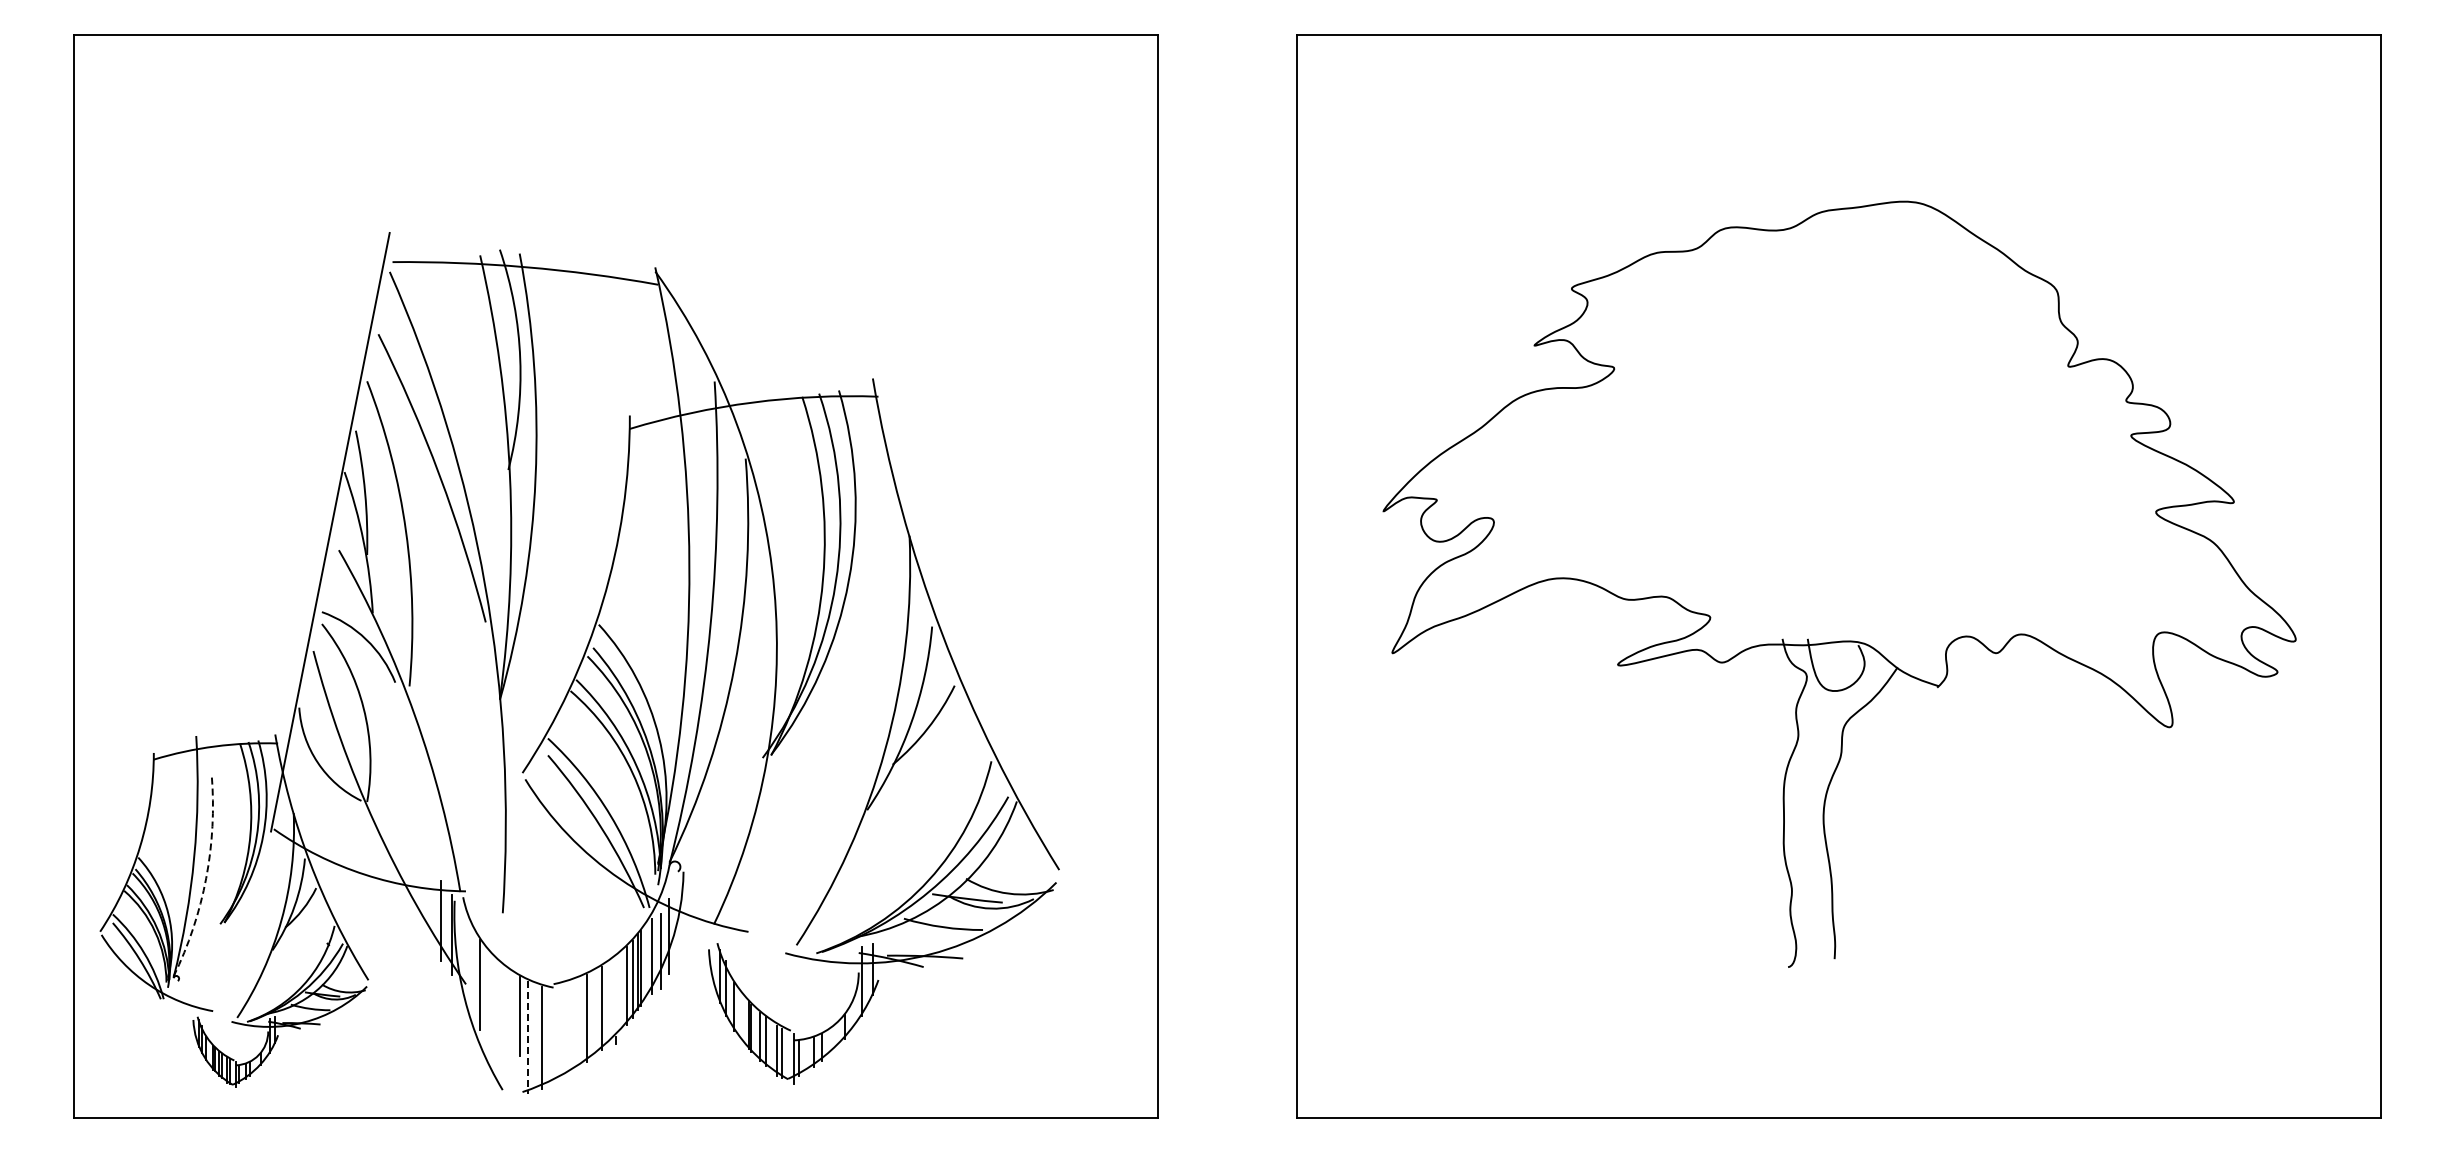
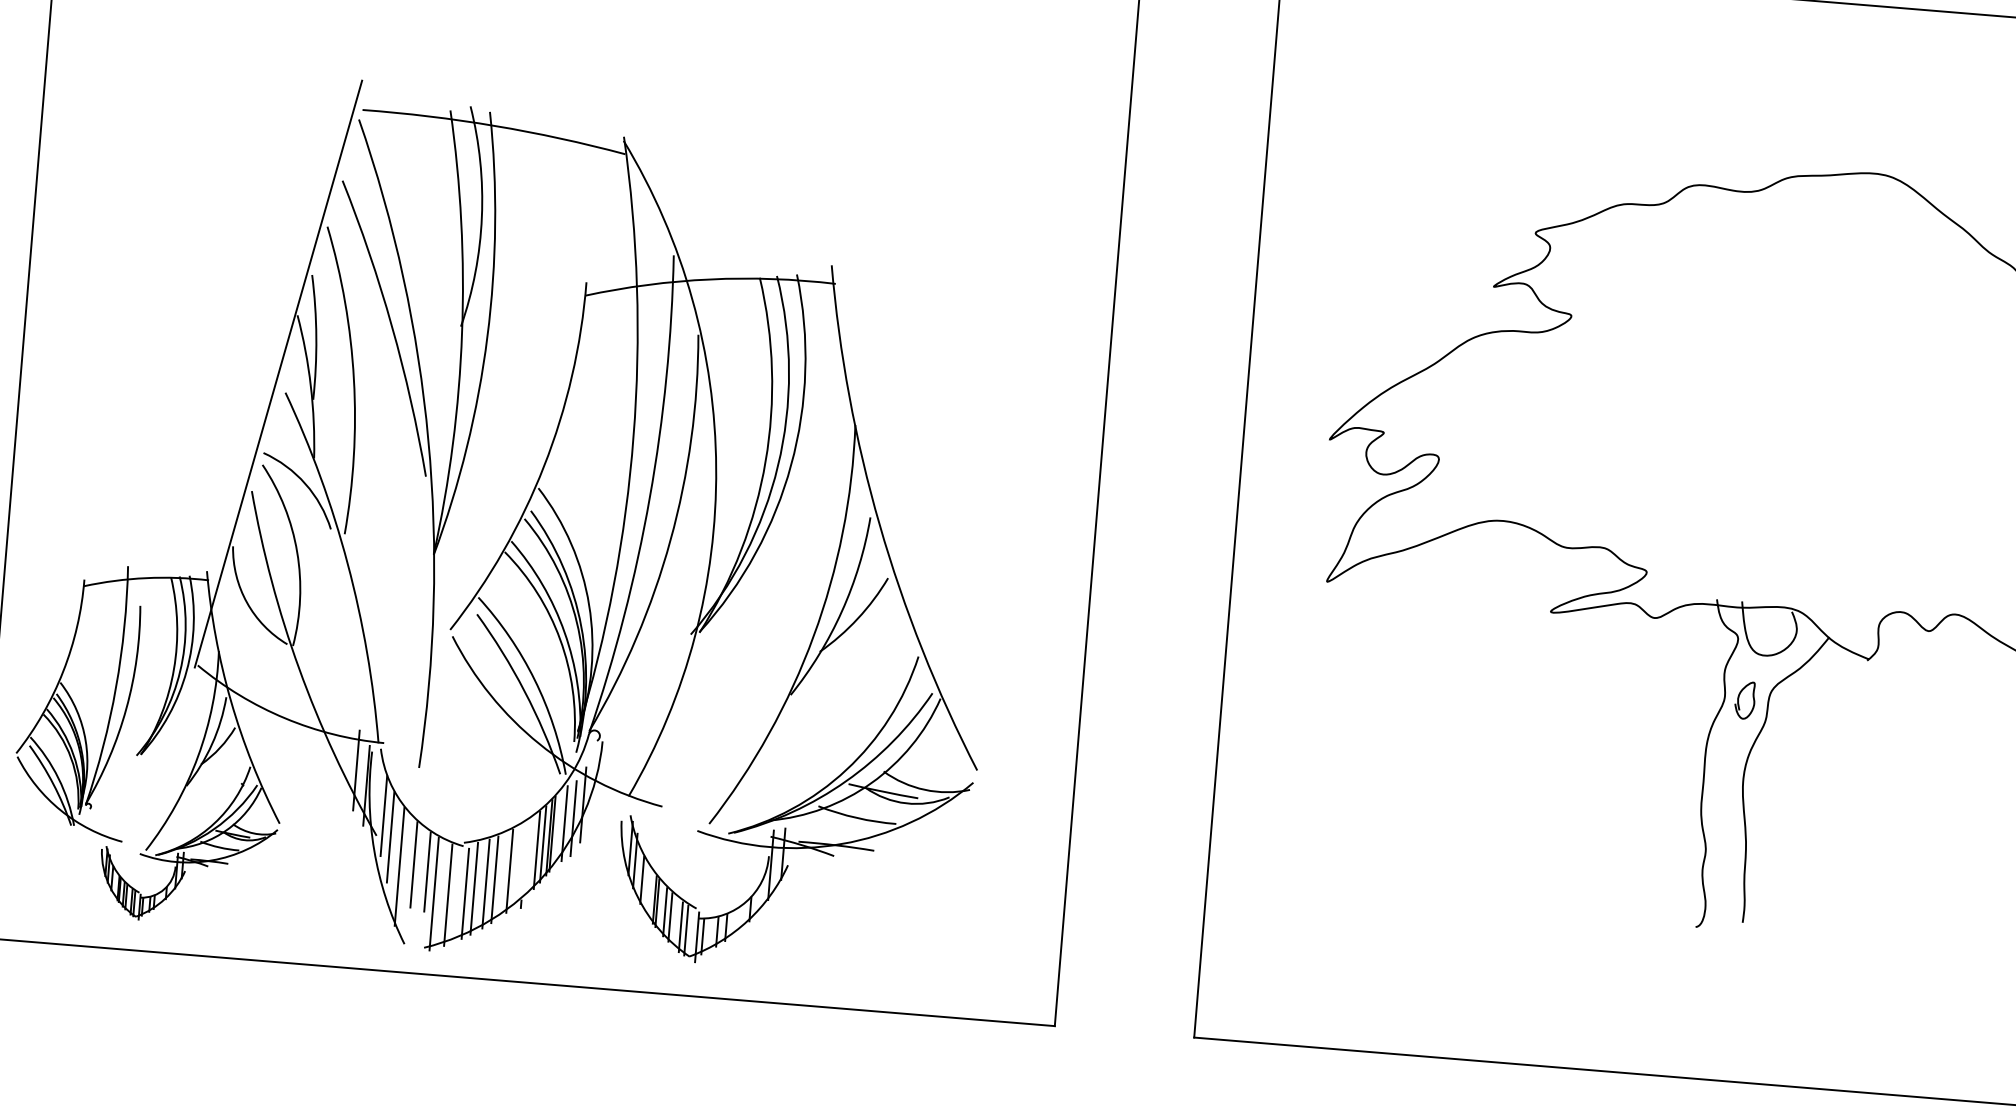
curve: (1812, 737) -> (1738, 700), added
arc: (206, 878) -> (126, 709), dashed -> solid
line: (471, 964) -> (383, 816), added
line: (505, 1010) -> (413, 865), added
line: (491, 1013) -> (399, 866), added
line: (579, 1023) -> (486, 884), added
line: (567, 1029) -> (474, 889), added
line: (559, 1034) -> (465, 893), added
line: (528, 1038) -> (434, 894), dashed -> solid

